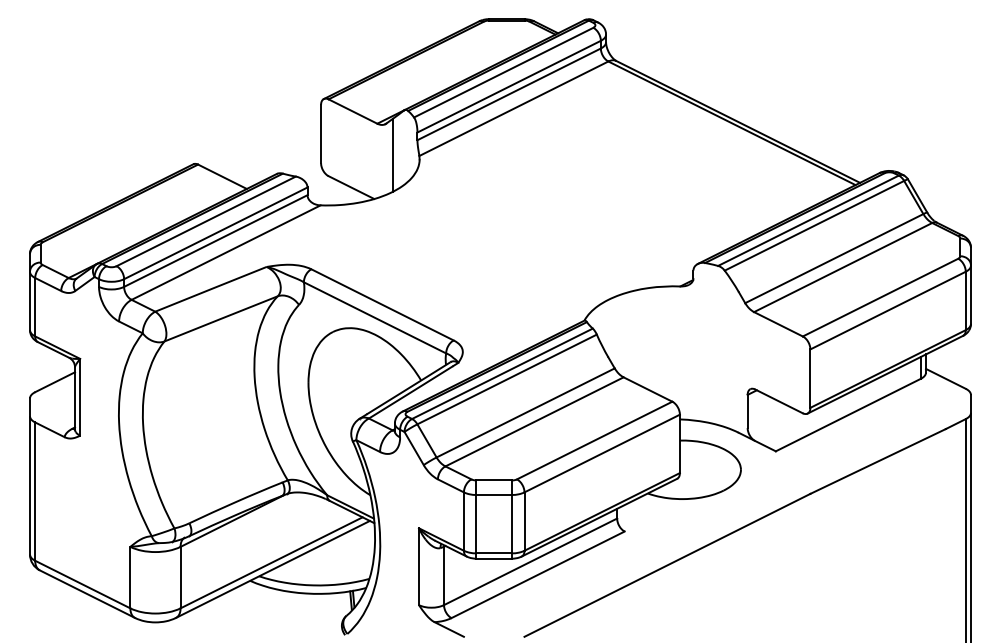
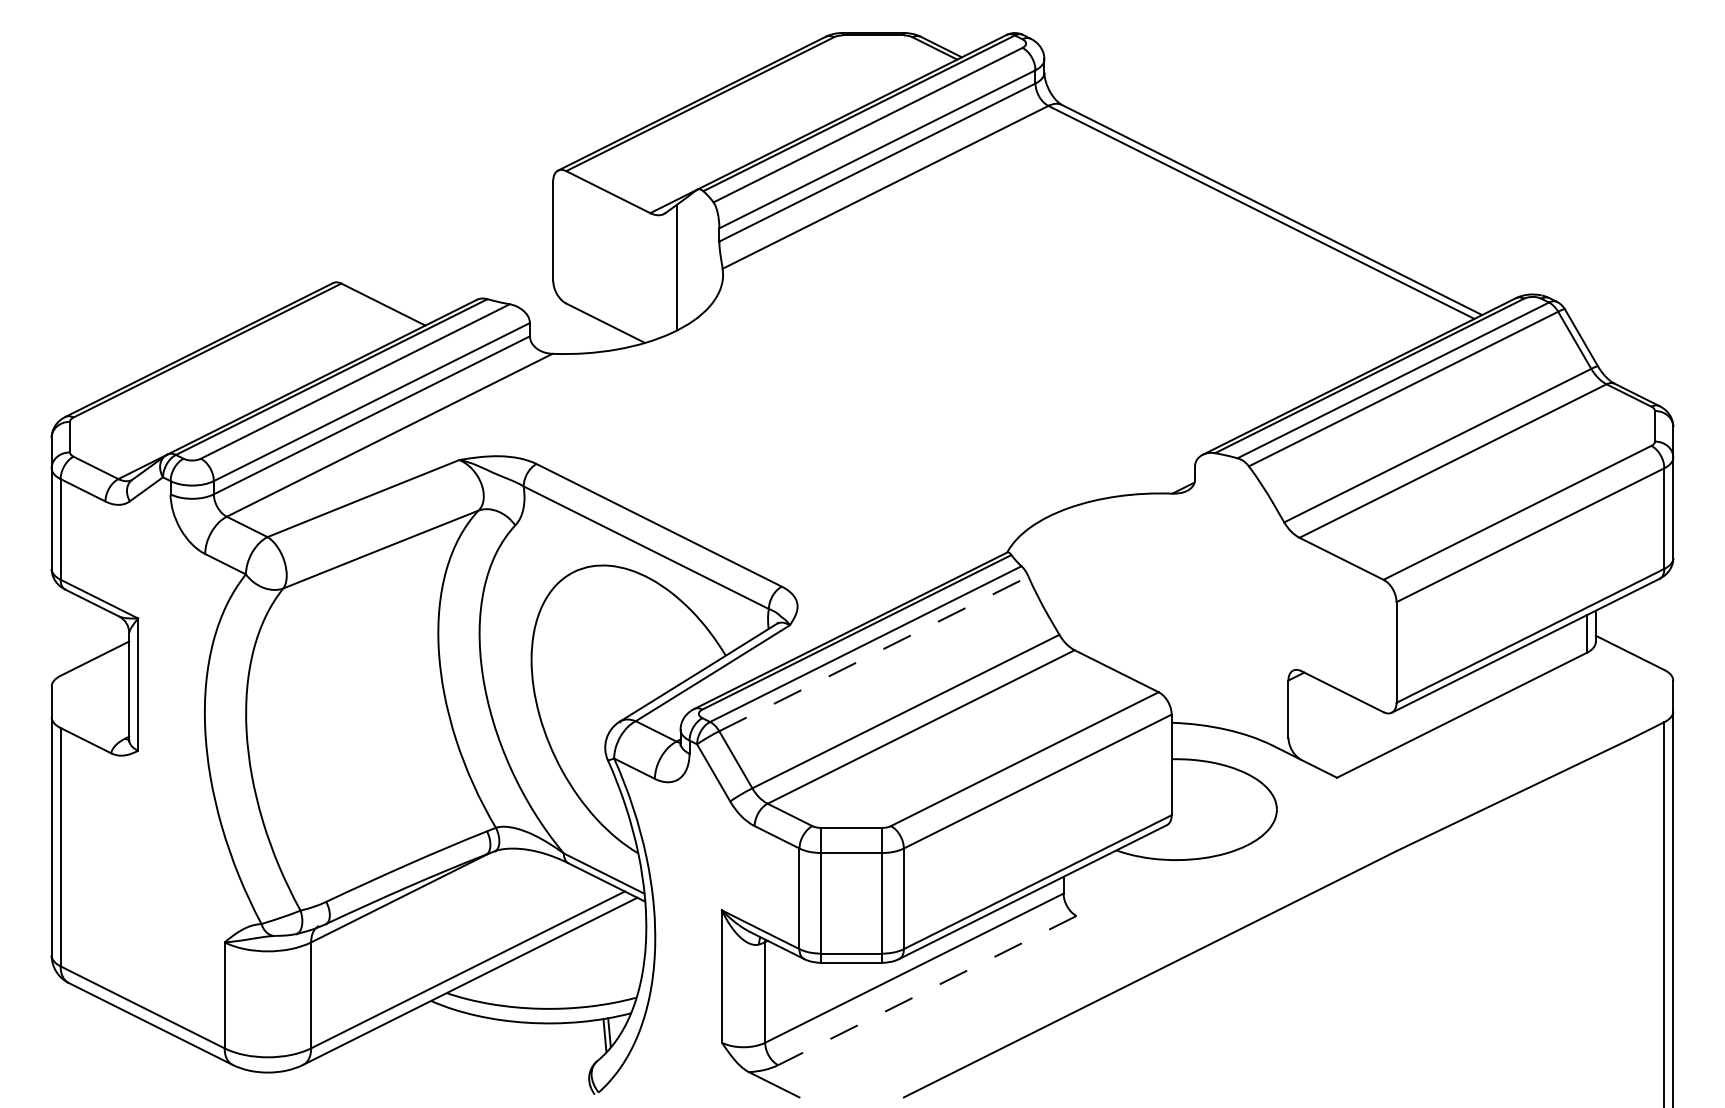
line: (507, 379) -> (874, 653), solid -> dashed
line: (538, 574) -> (927, 990), solid -> dashed

